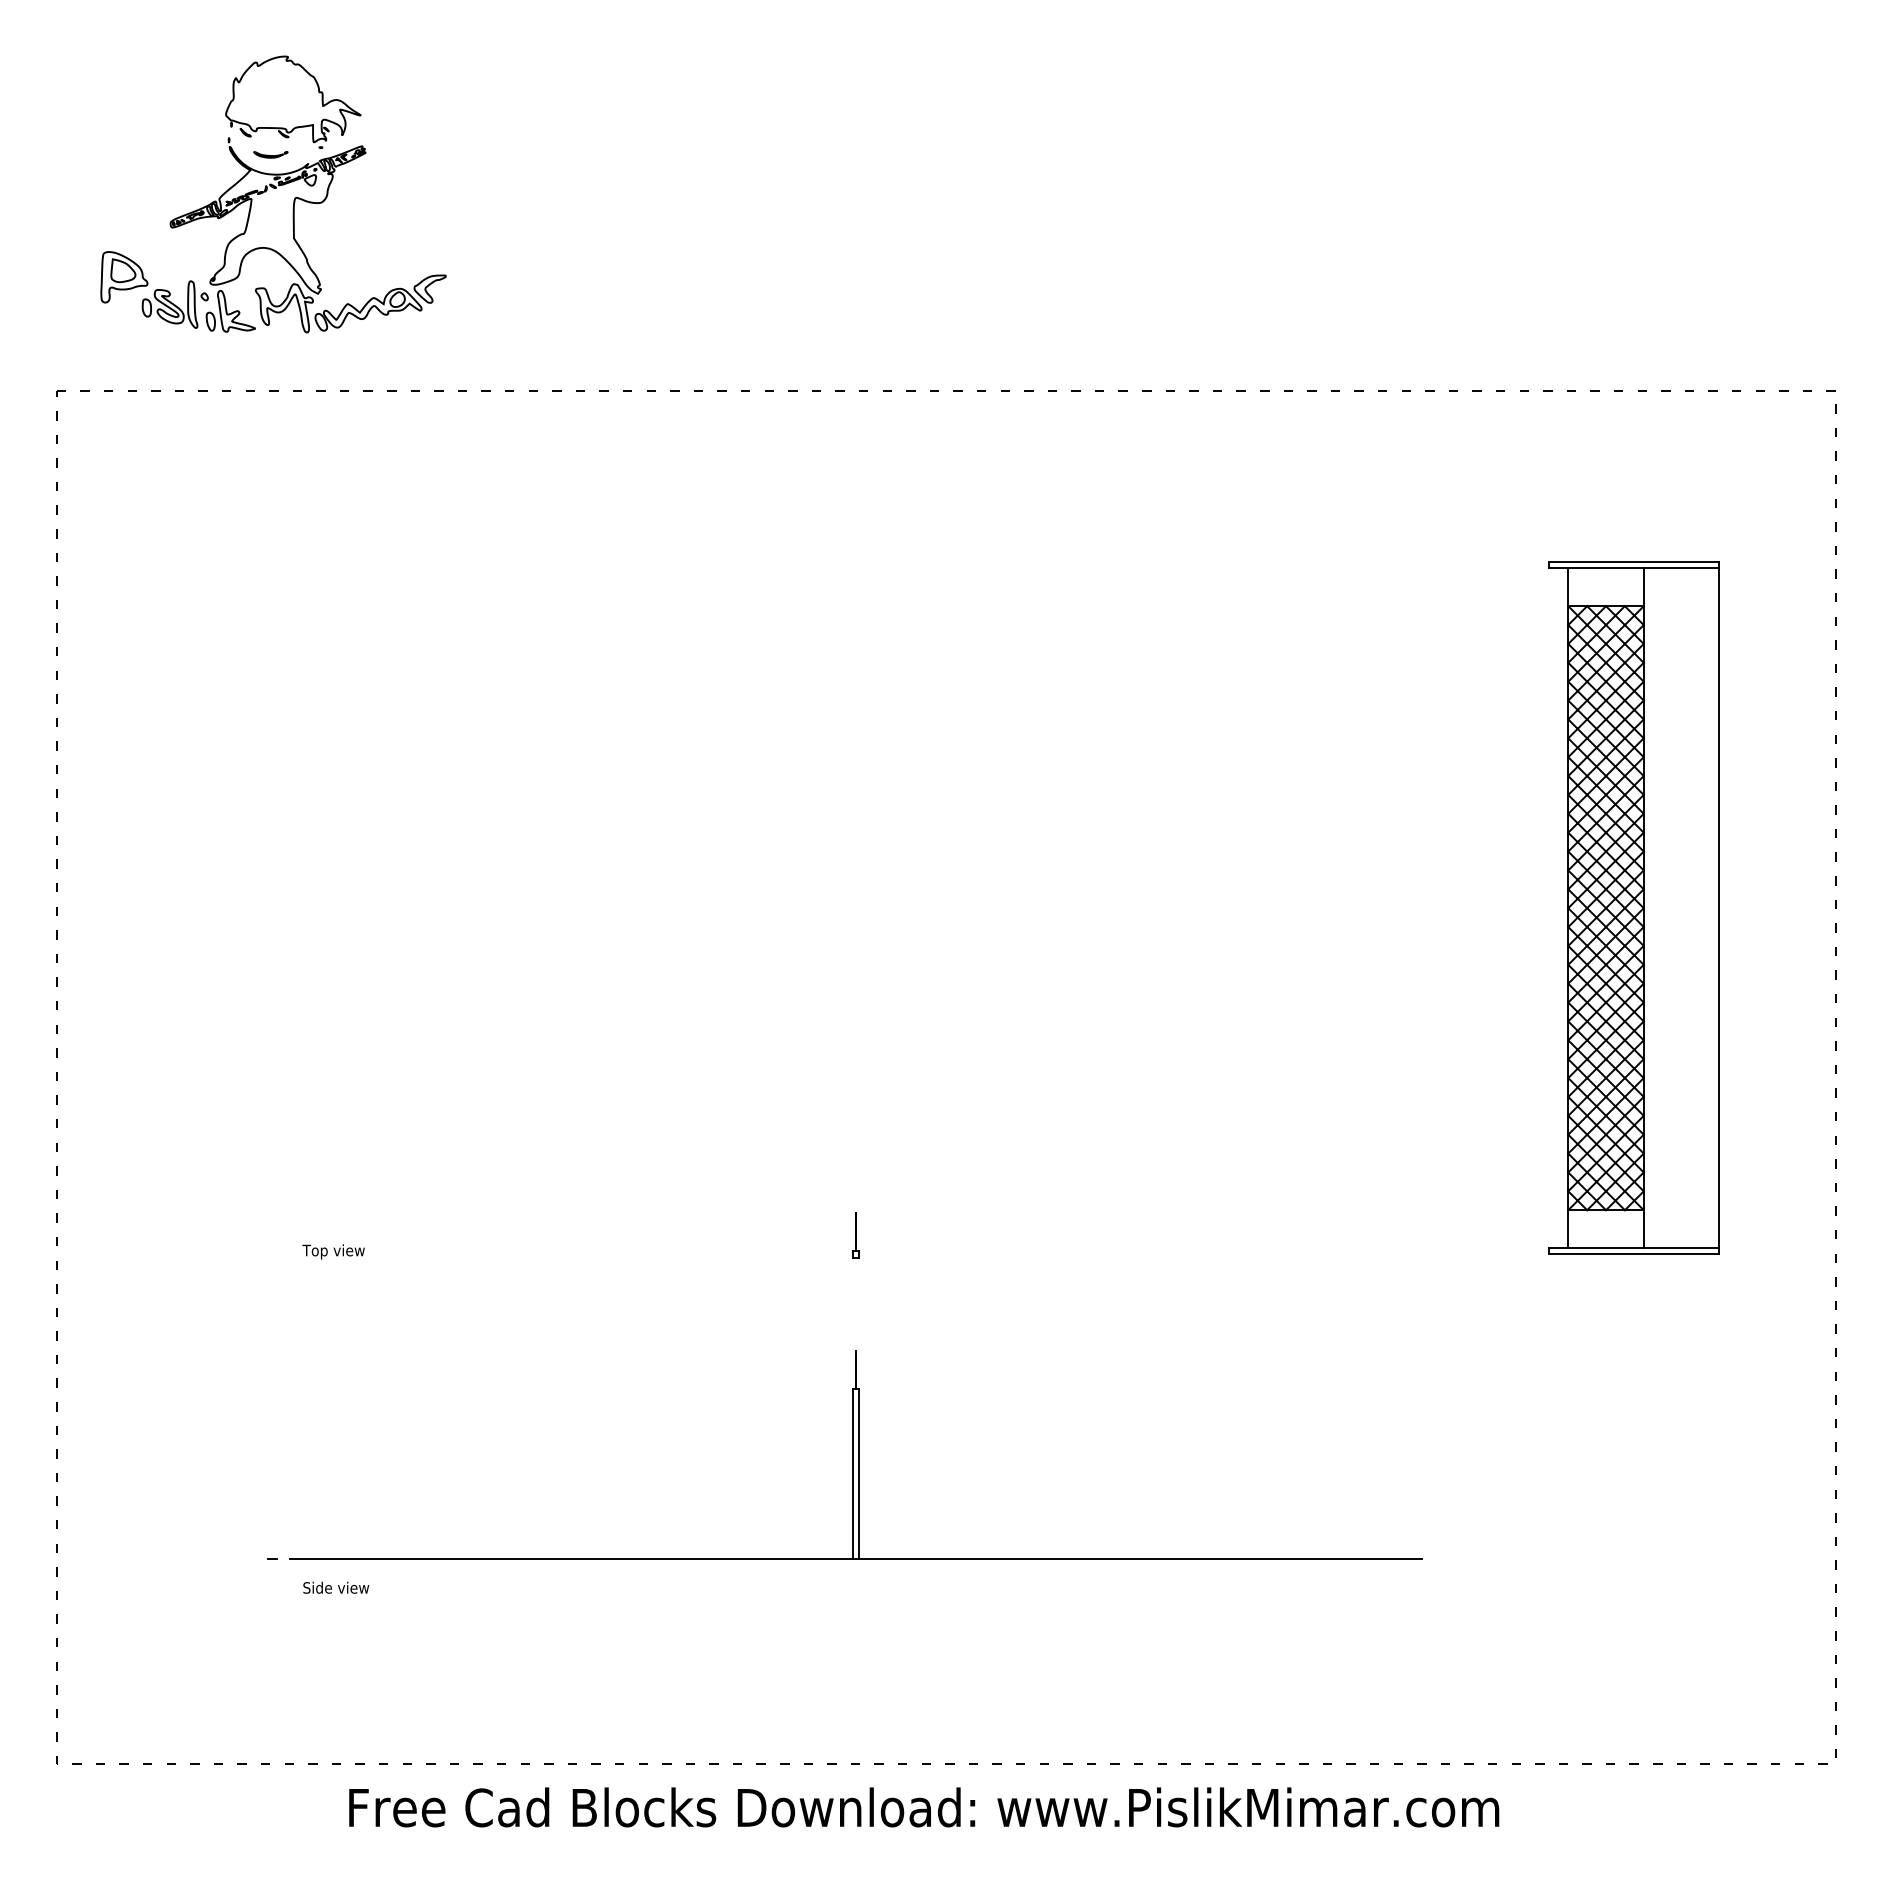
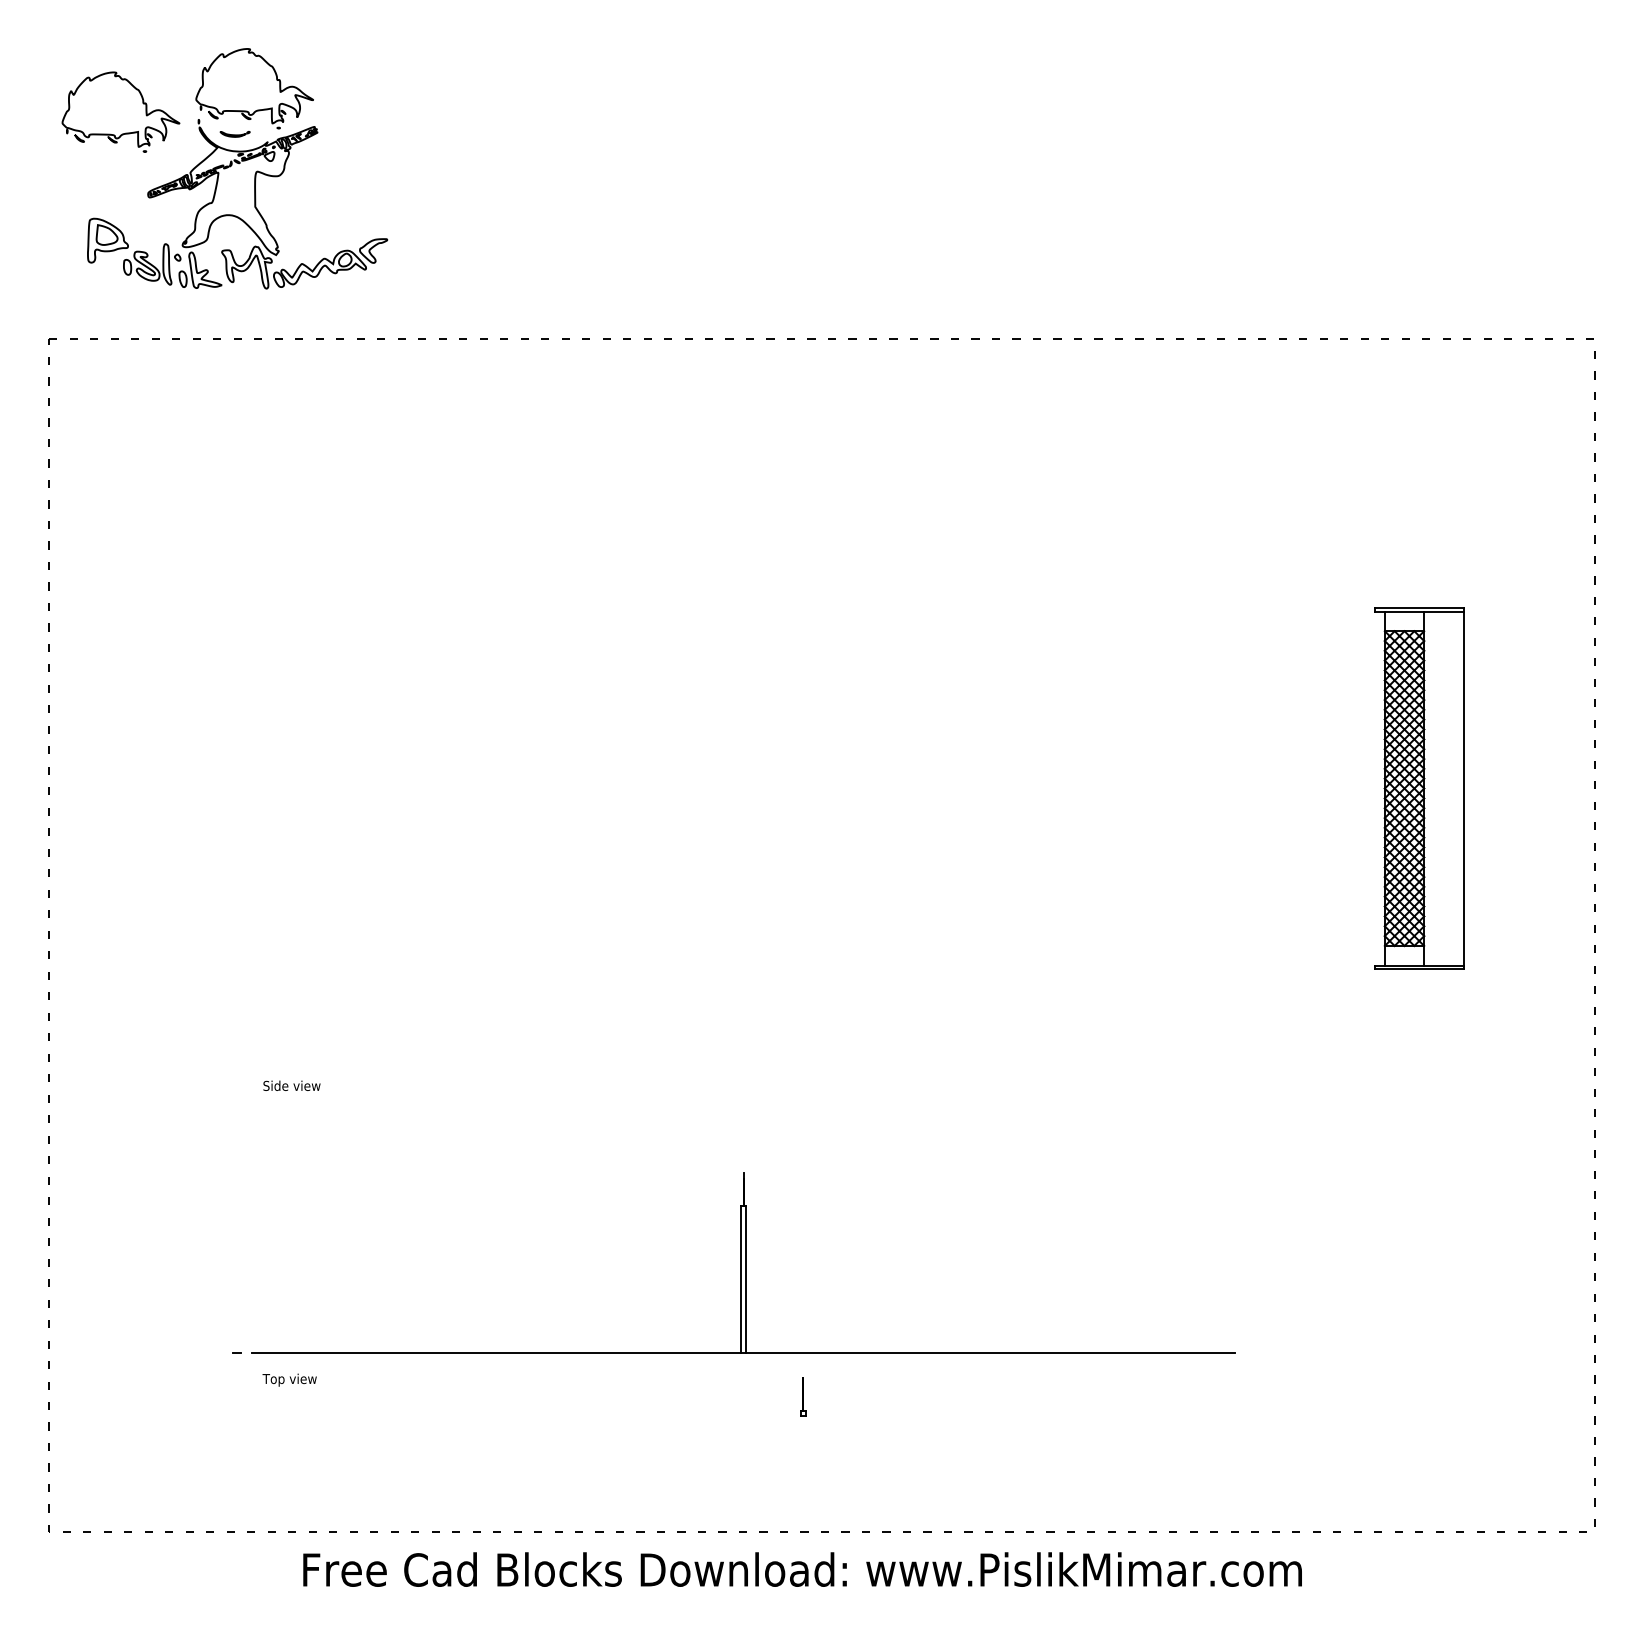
part: (139, 128) -> (121, 111), added
part: (1633, 907) -> (1418, 788), size x0.6
part: (855, 1235) -> (802, 1396), moved
text: (335, 1251) -> (291, 1086), Top view -> Side view
text: (335, 1588) -> (291, 1379), Side view -> Top view

